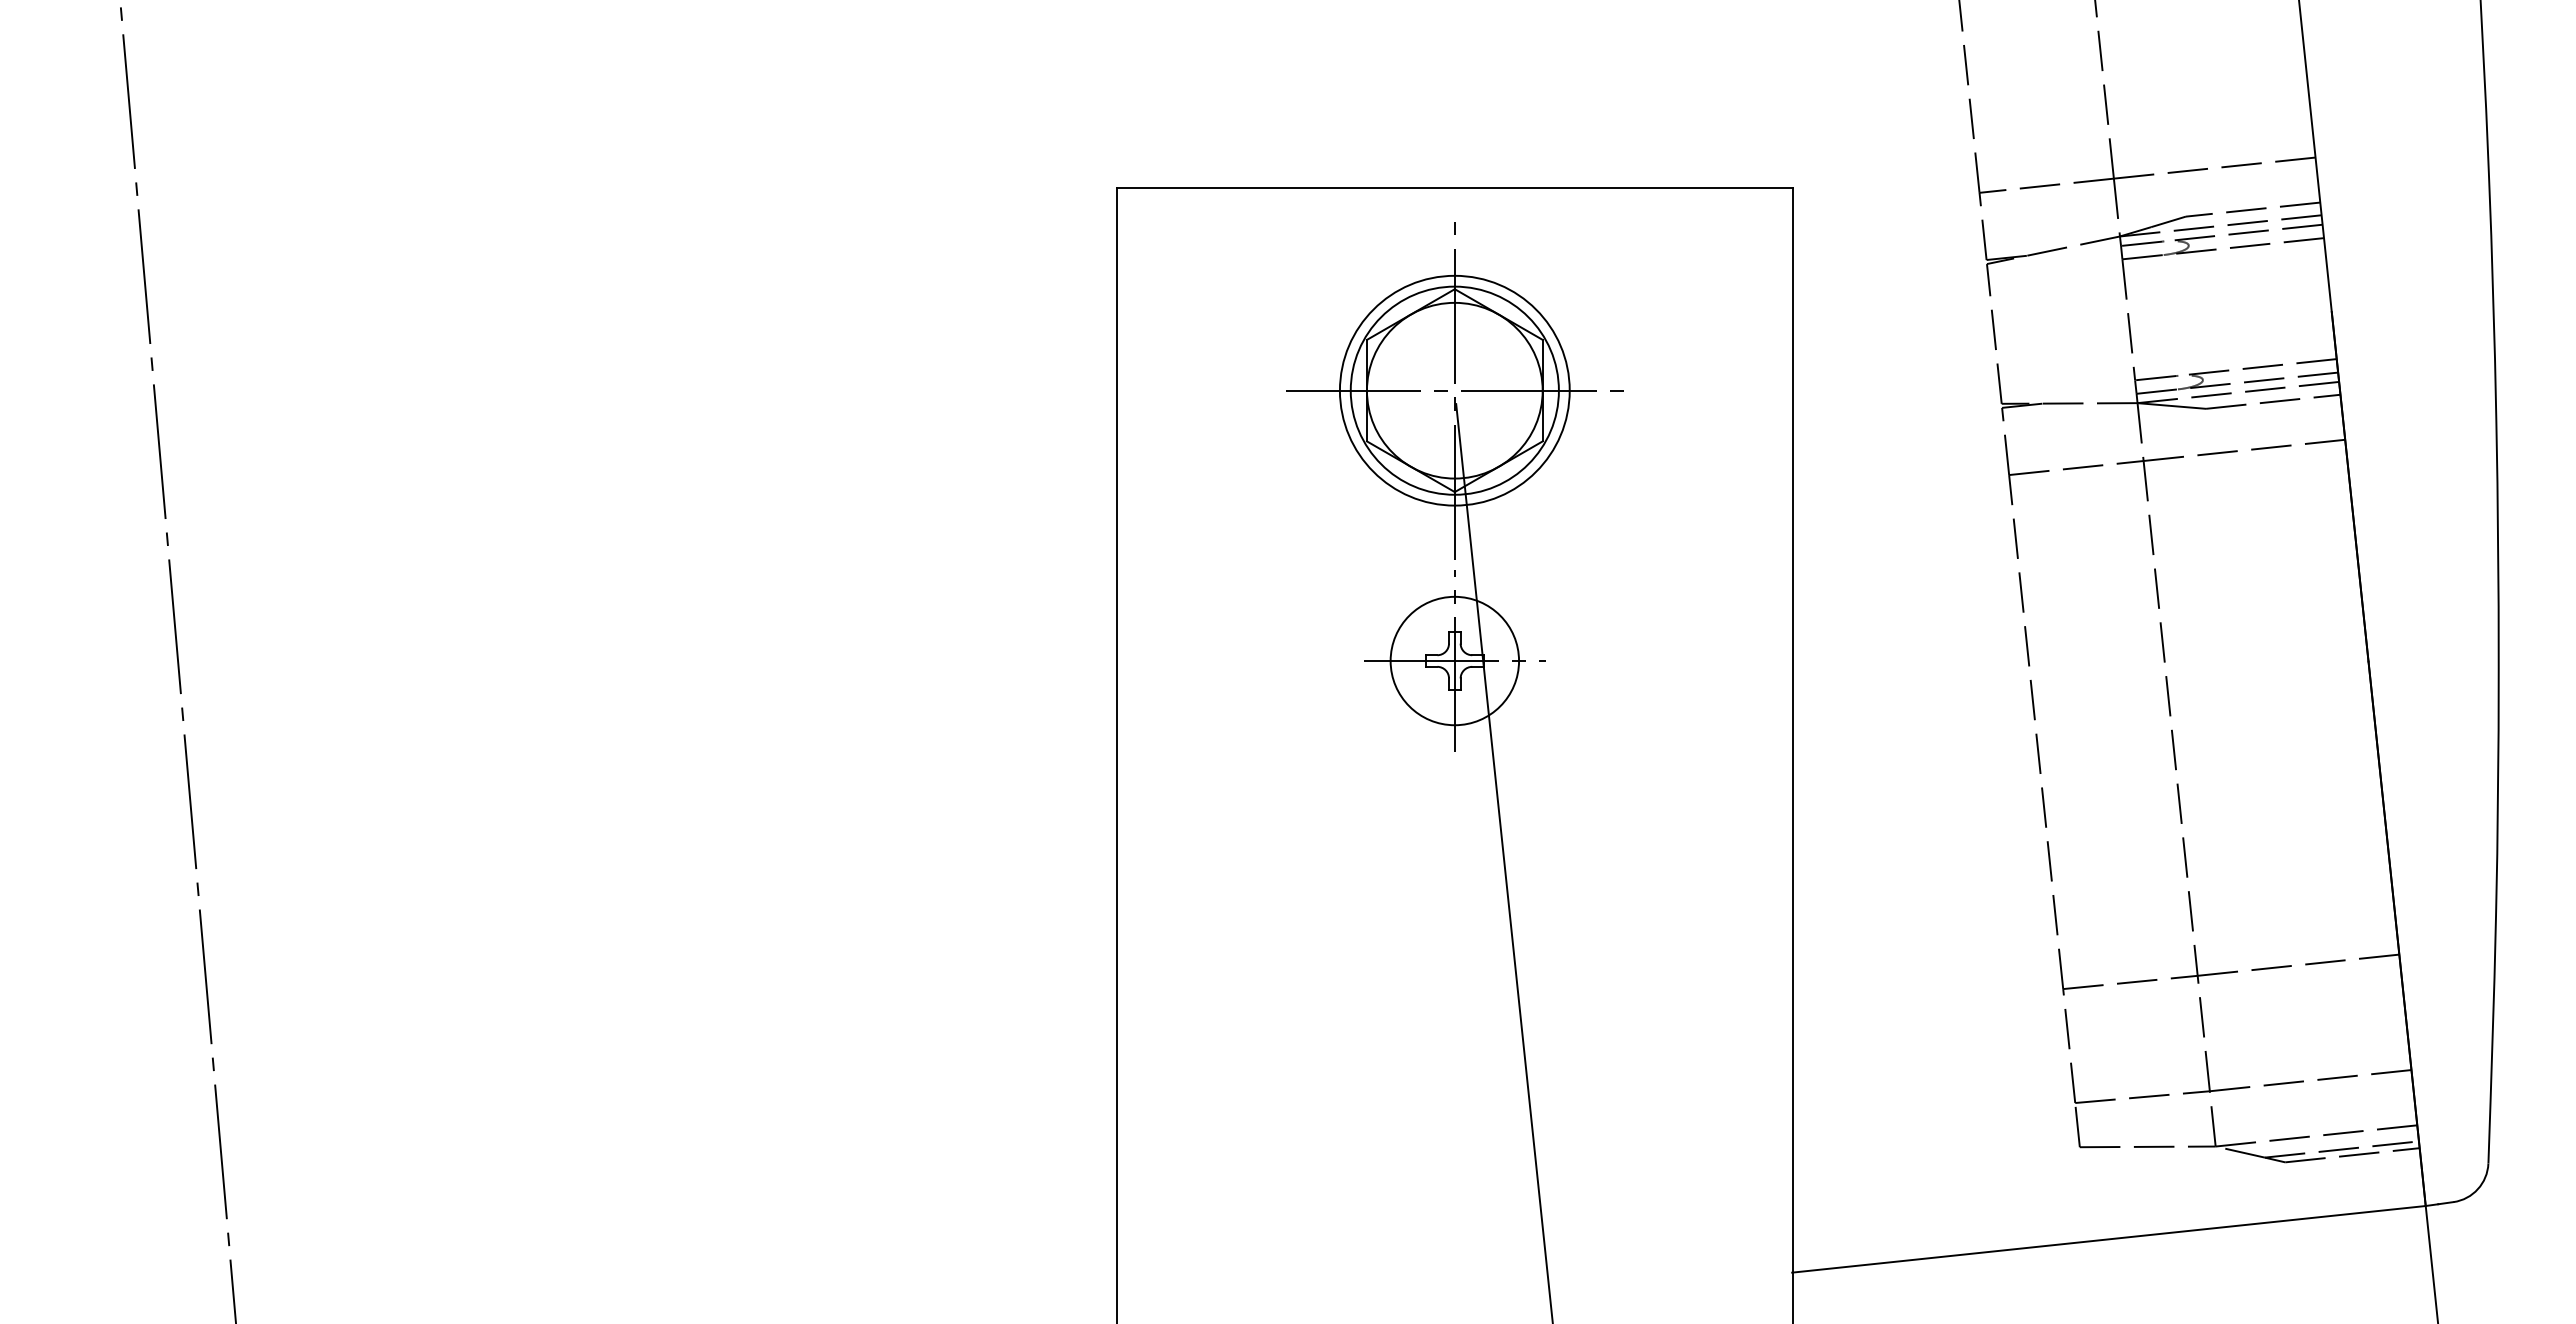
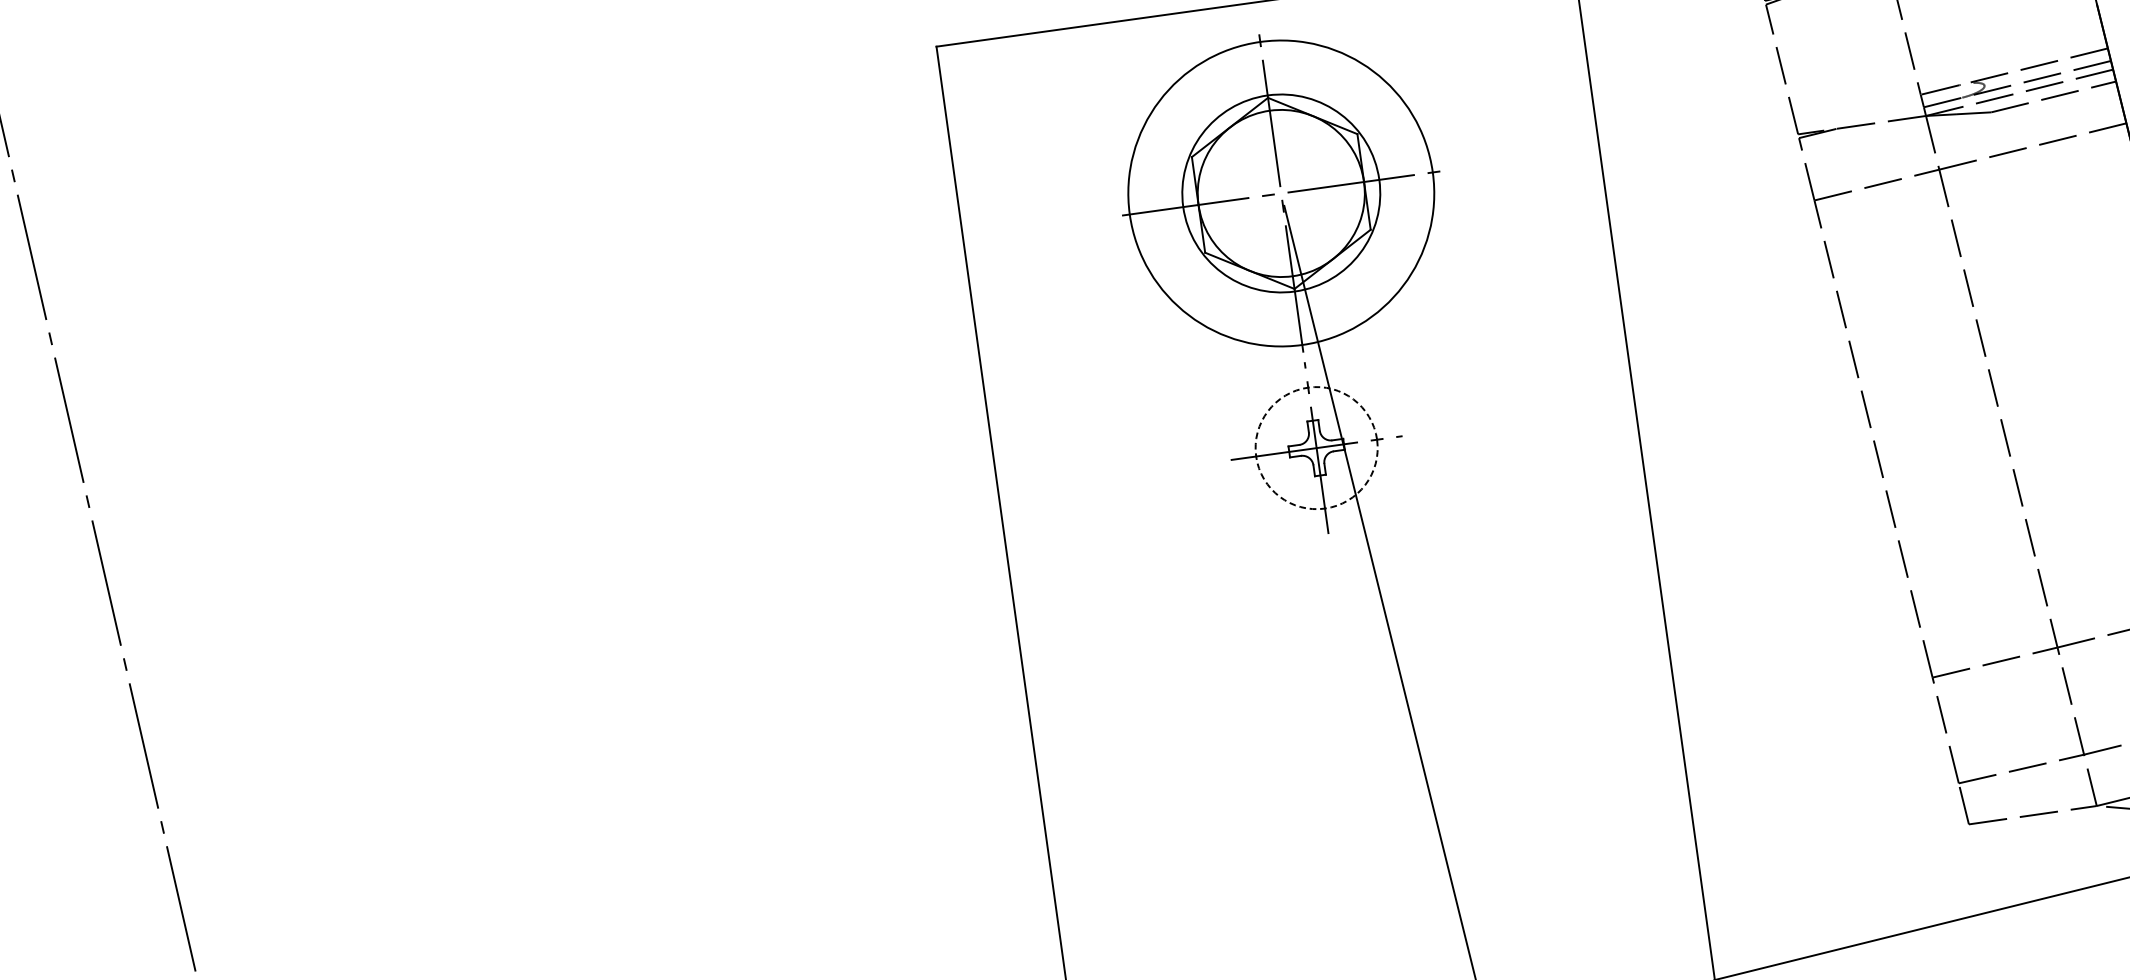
circle: (1454, 390) -> (1280, 193), size x1.4
circle: (1454, 660) -> (1316, 447), solid -> dashed

